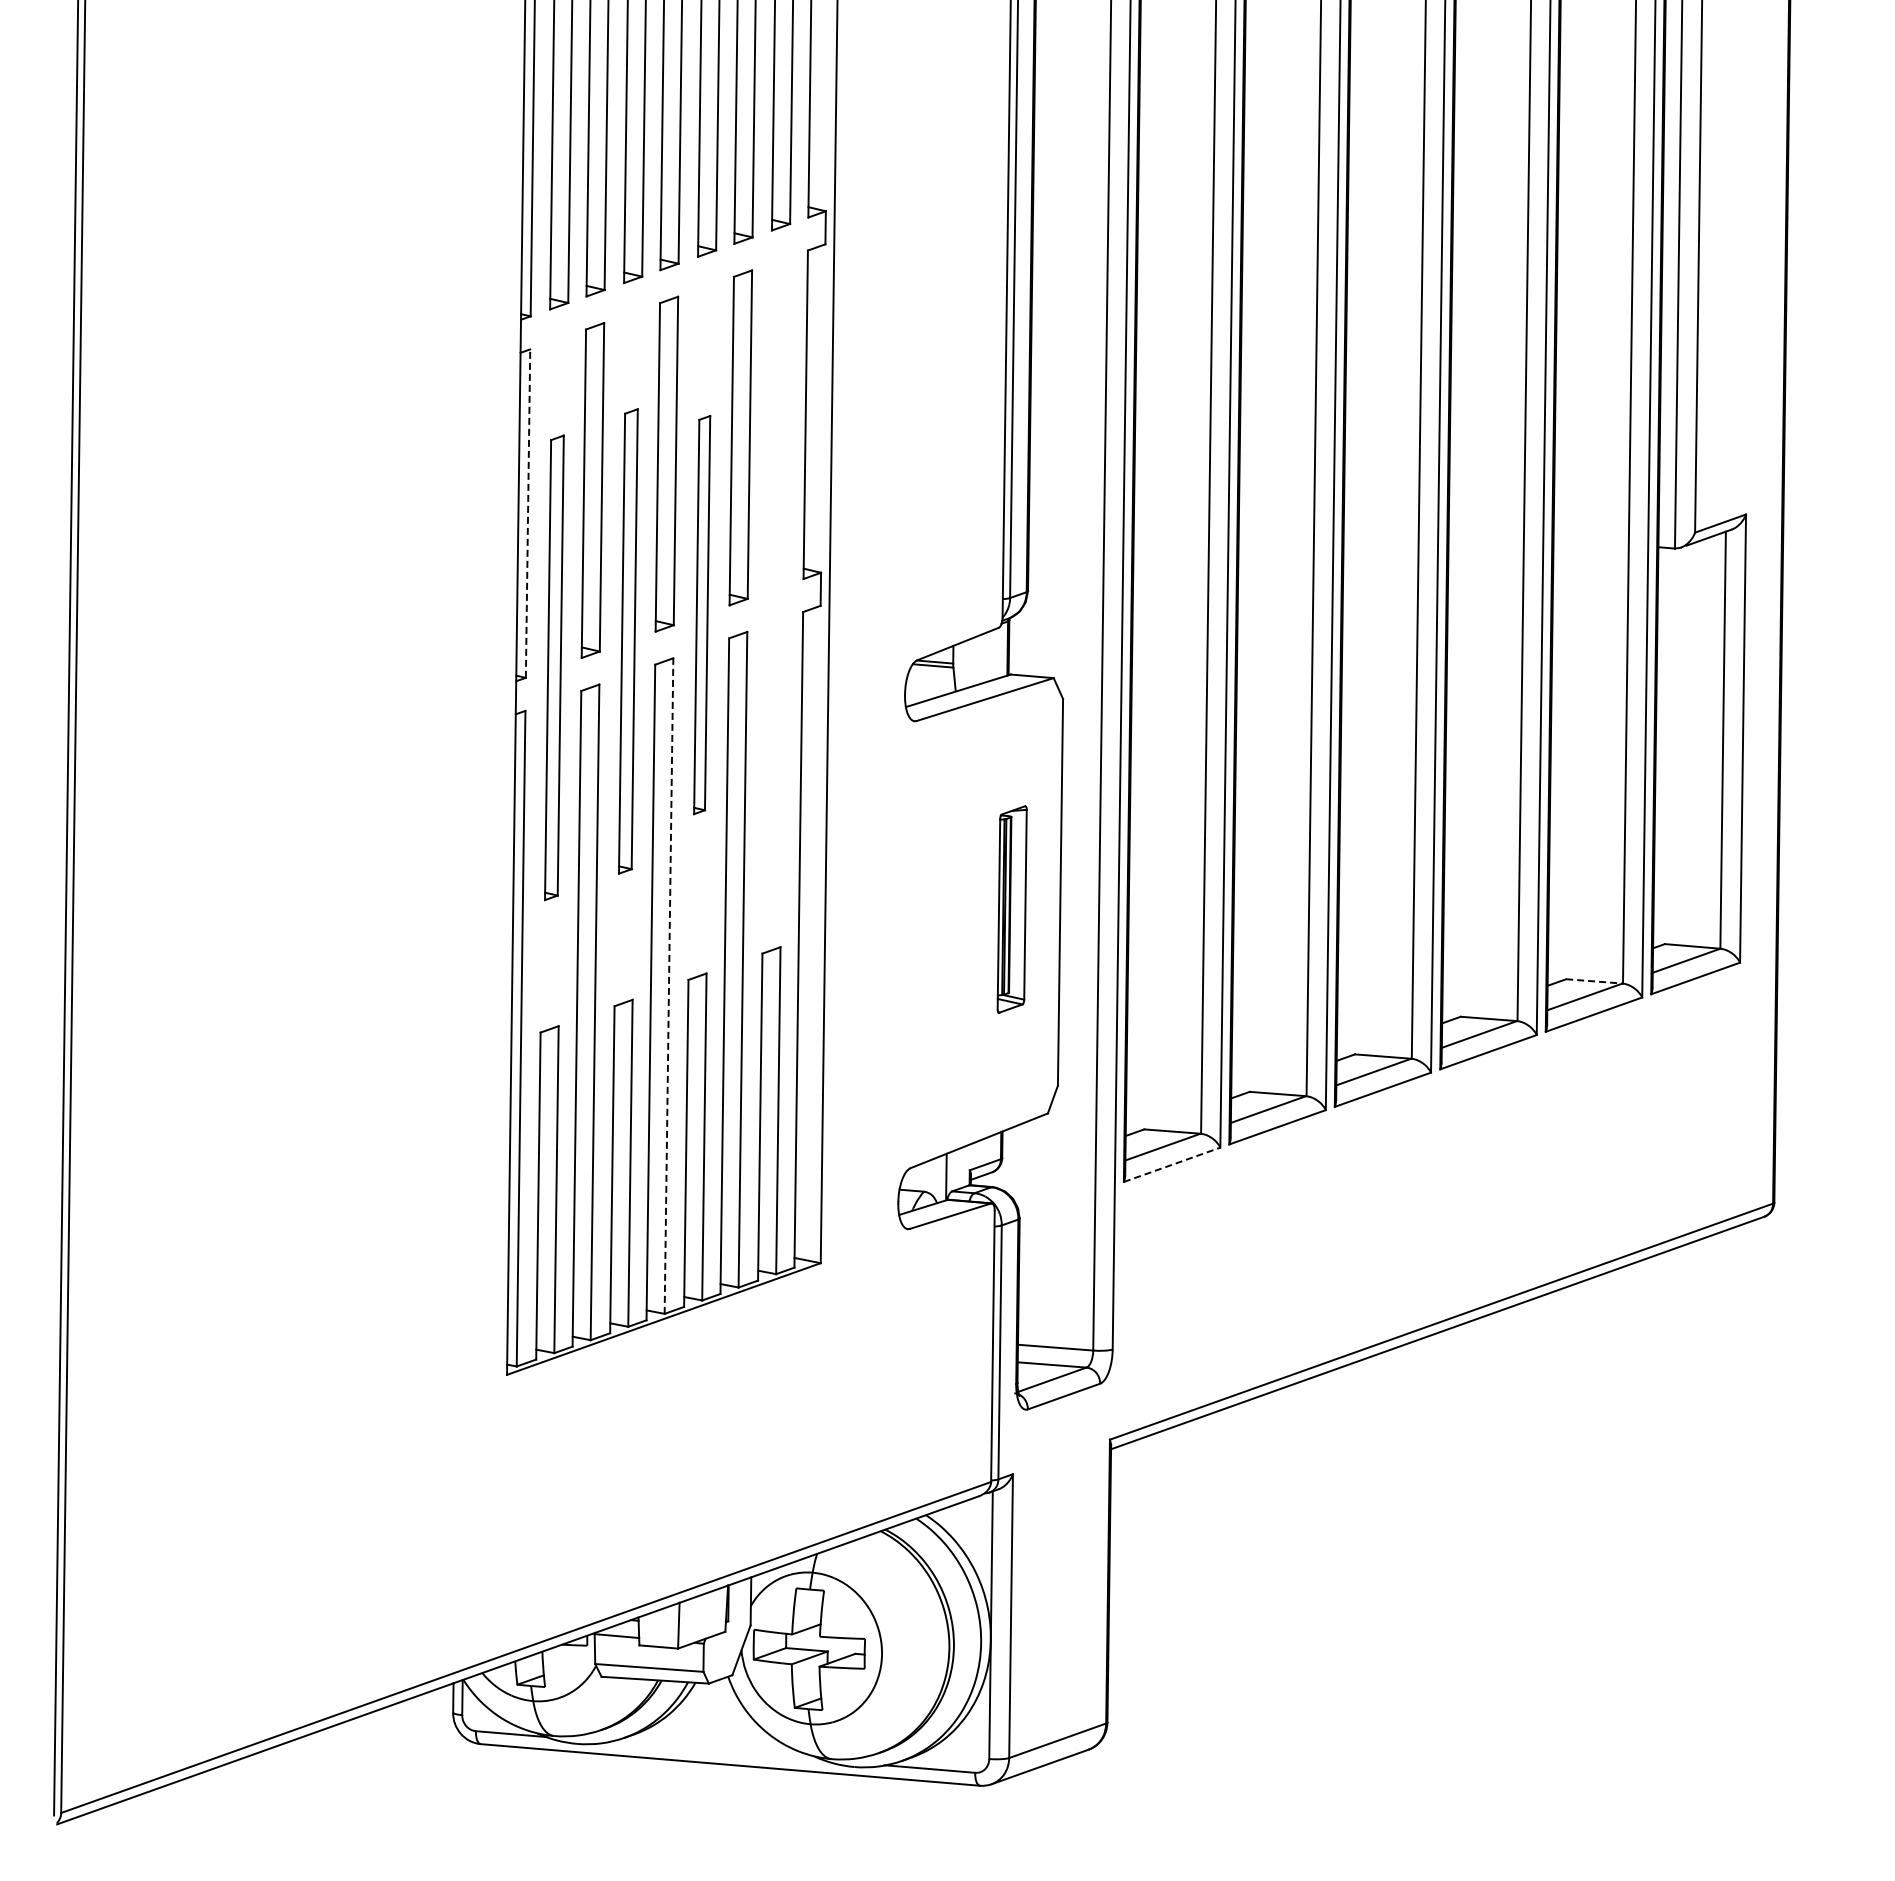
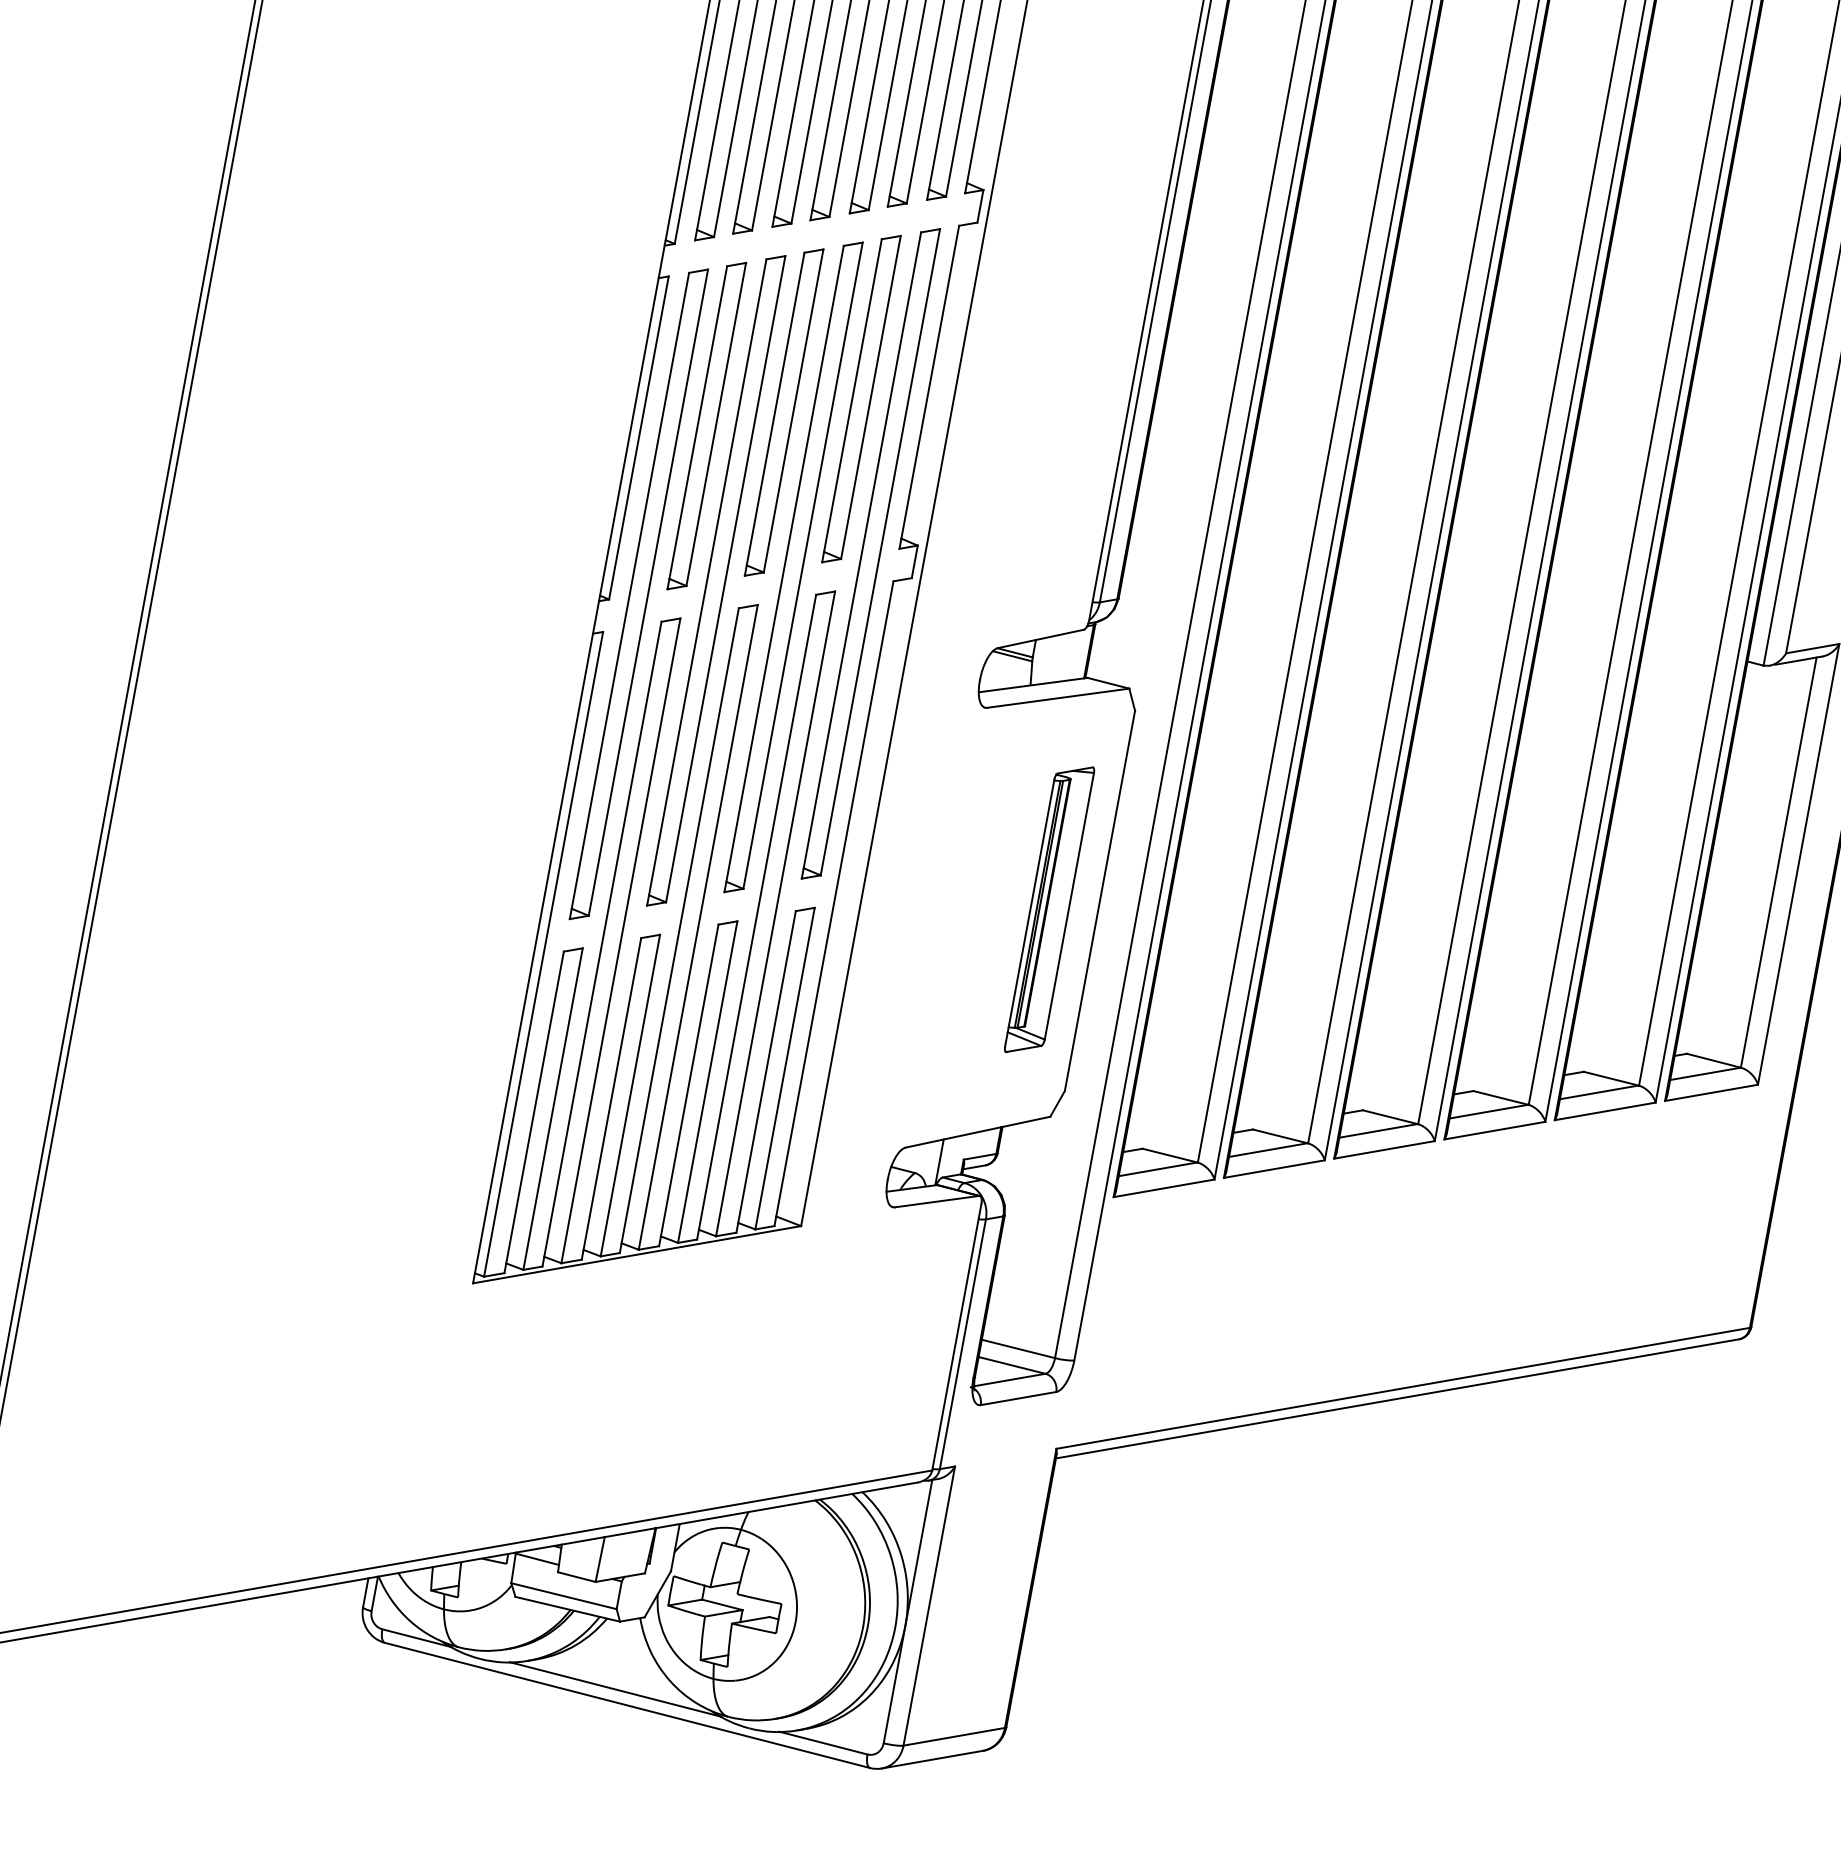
line: (528, 513) -> (639, 437), dashed -> solid
part: (775, 588) -> (870, 553), added
part: (701, 614) -> (792, 566), size x1.67
part: (628, 641) -> (716, 580), size x1.43
part: (554, 667) -> (639, 594), size x1.43
part: (1011, 909) -> (1048, 909), size x1.43
line: (1594, 981) -> (1611, 1078), dashed -> solid
line: (669, 986) -> (698, 927), dashed -> solid
line: (1172, 1164) -> (1164, 1188), dashed -> solid
line: (715, 1751) -> (615, 1689), added

